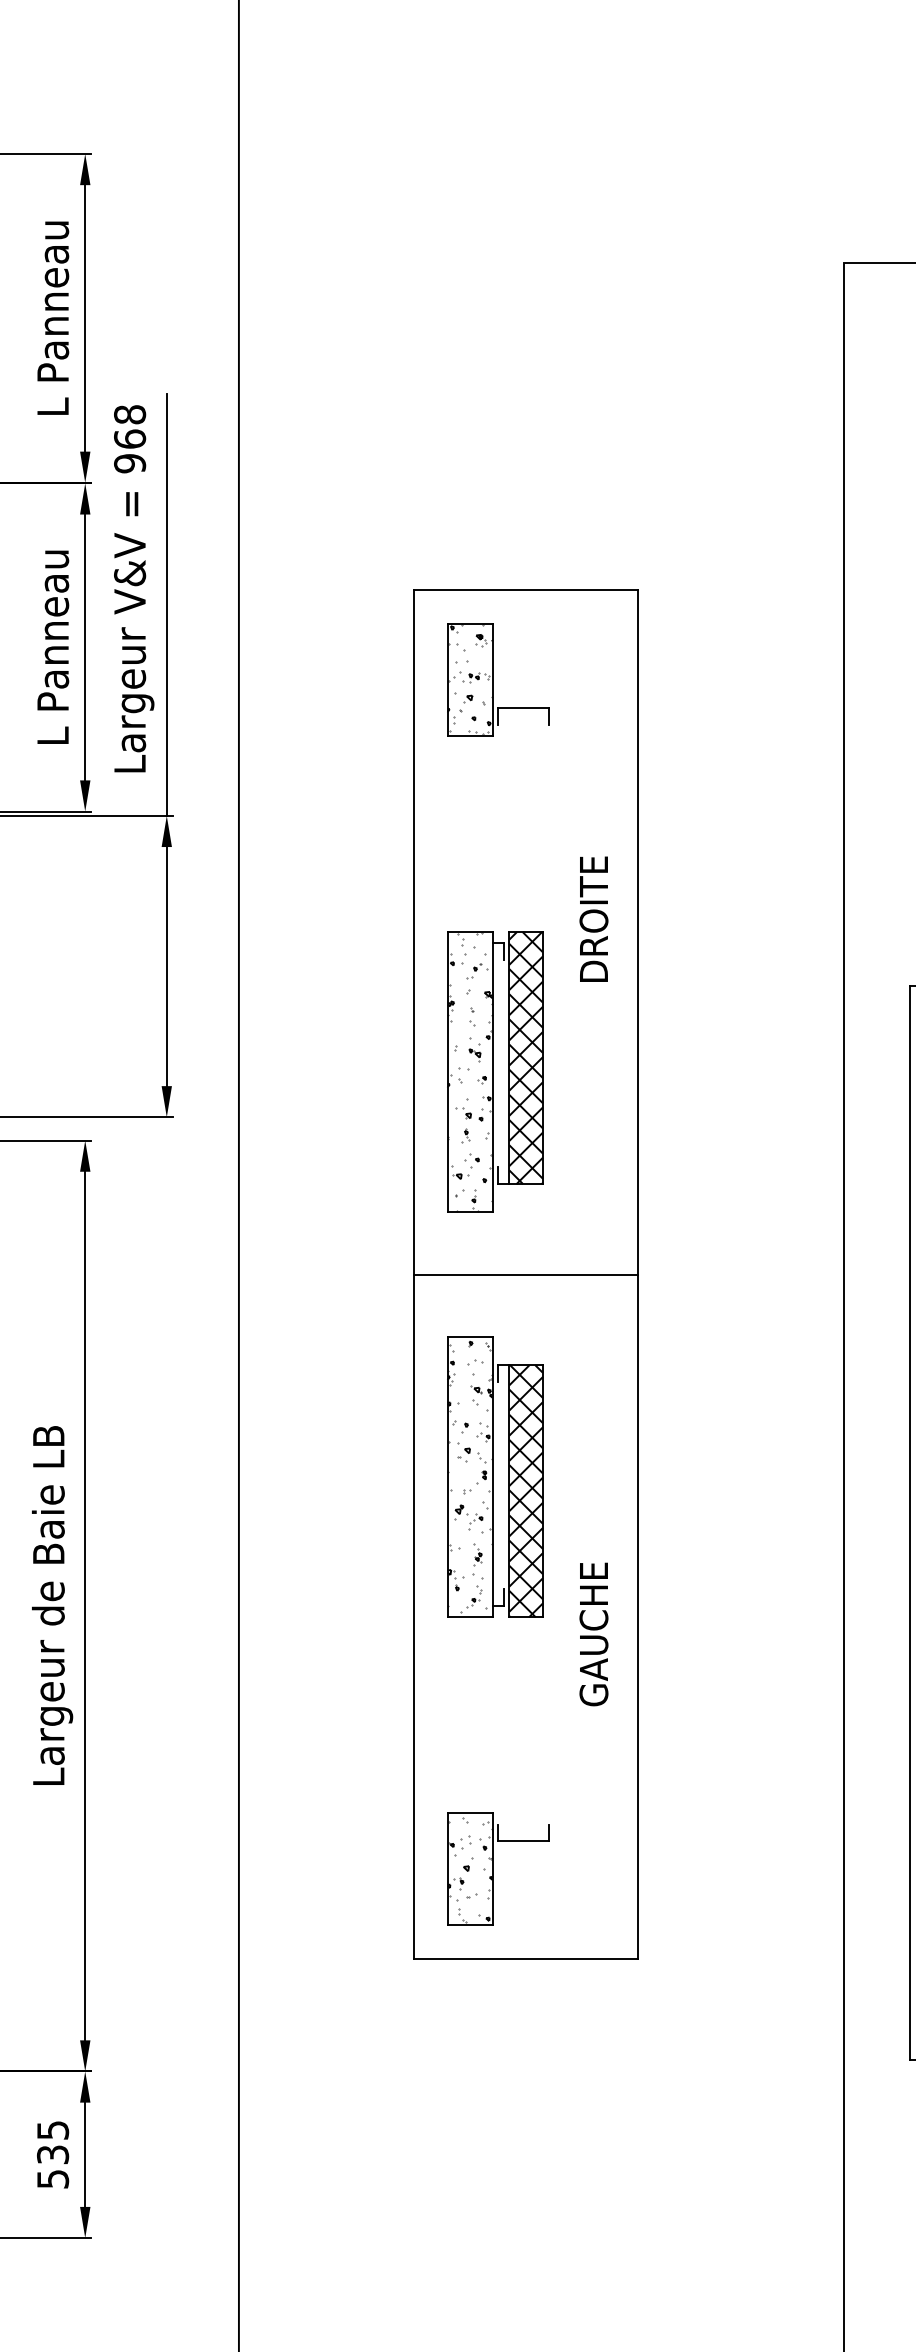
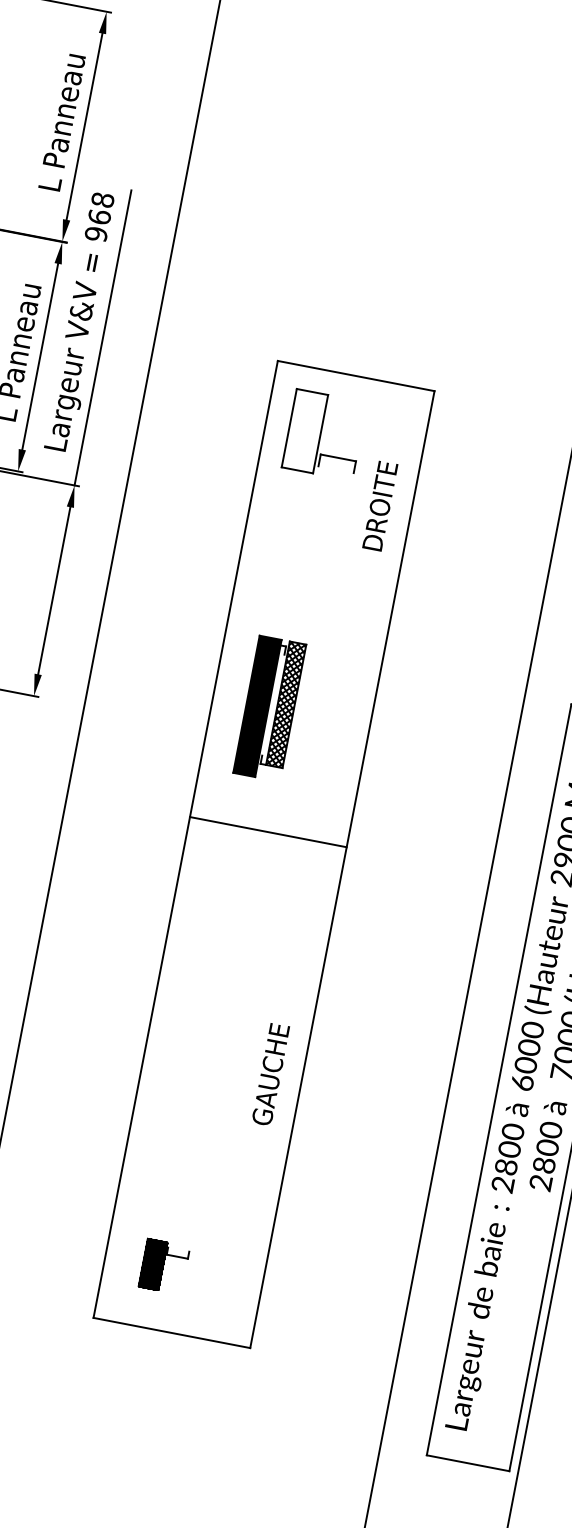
hatch: (469, 679) -> (304, 430), removed
text: (593, 918) -> (380, 505), moved
part: (495, 1071) -> (269, 708), size x0.7
line: (526, 1274) -> (268, 832), moved
part: (495, 1476) -> (215, 991), removed
text: (593, 1634) -> (270, 1074), moved
part: (498, 1868) -> (164, 1265), size x0.6

